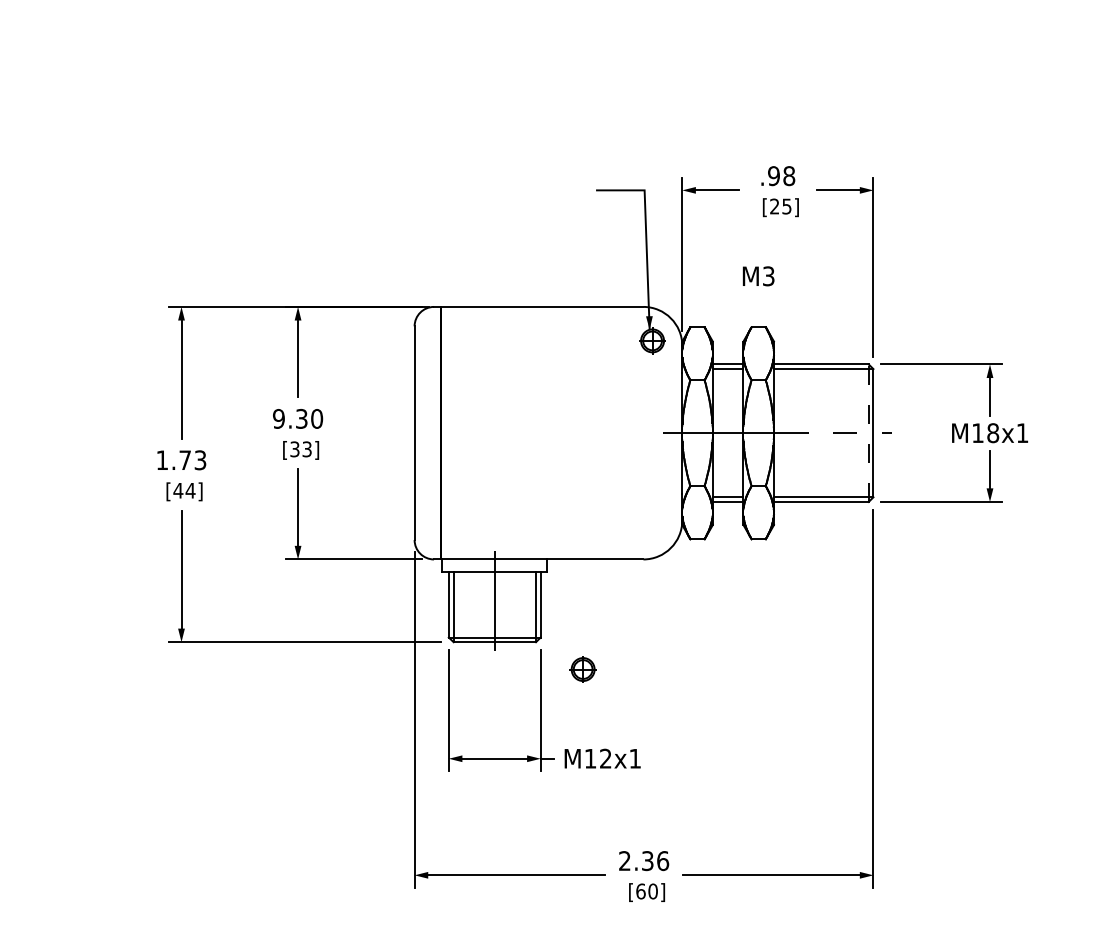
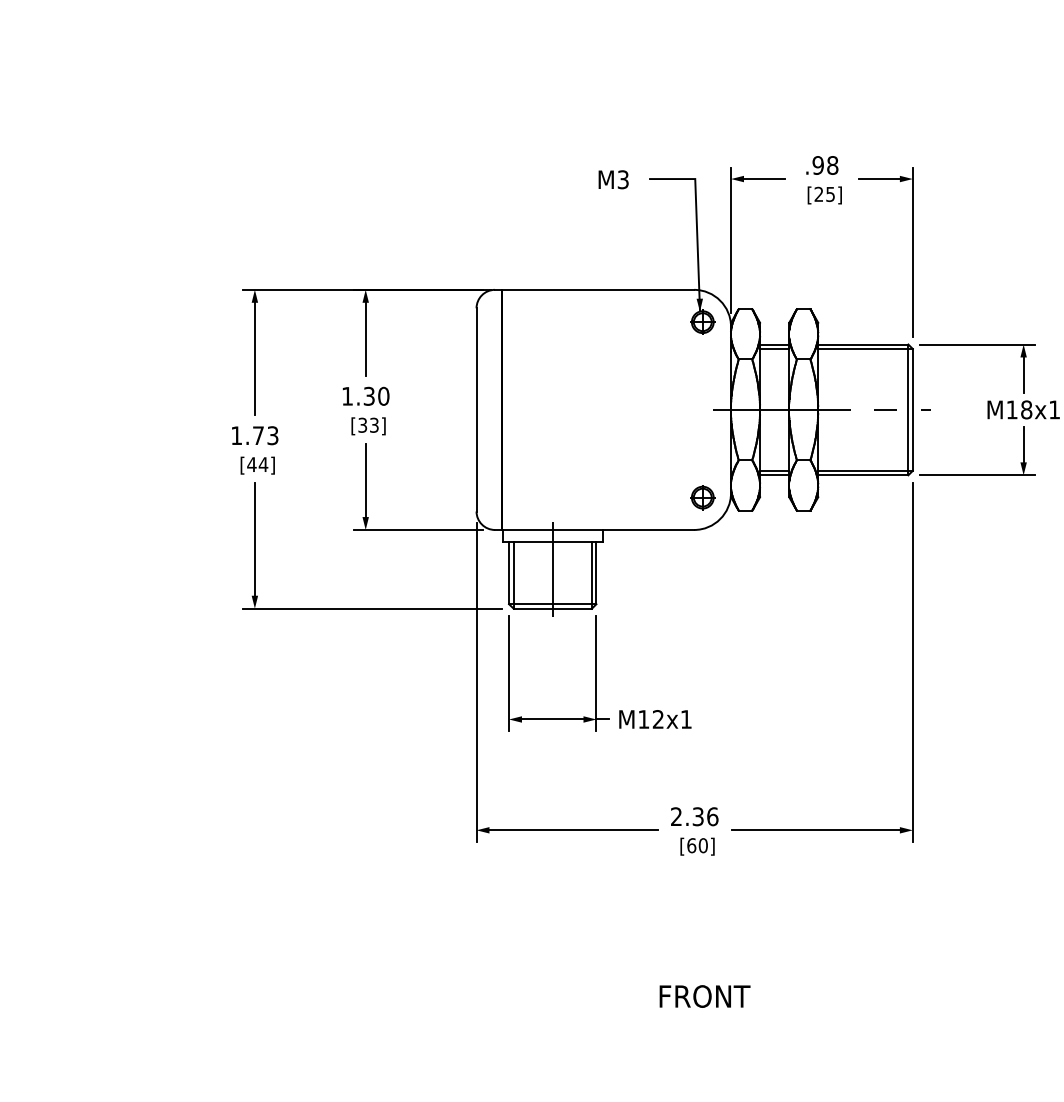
text: (758, 276) -> (613, 179), moved
text: (278, 418) -> (347, 395), 9.30 -> 1.30
line: (868, 432) -> (908, 409), dashed -> solid
part: (582, 669) -> (702, 497), moved

